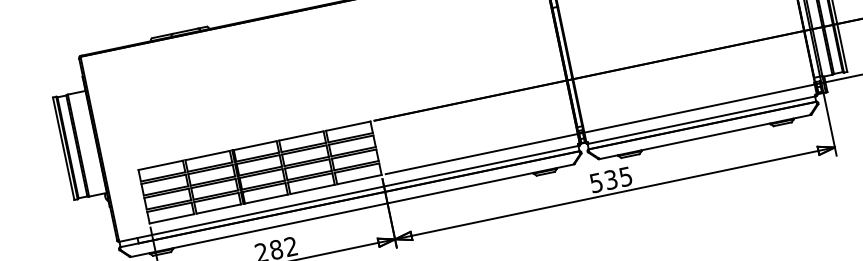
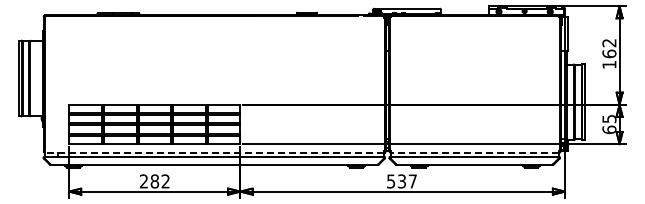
line: (702, 119) -> (475, 152), solid -> dashed
text: (625, 176) -> (412, 181), 535 -> 537
line: (349, 193) -> (214, 152), solid -> dashed

